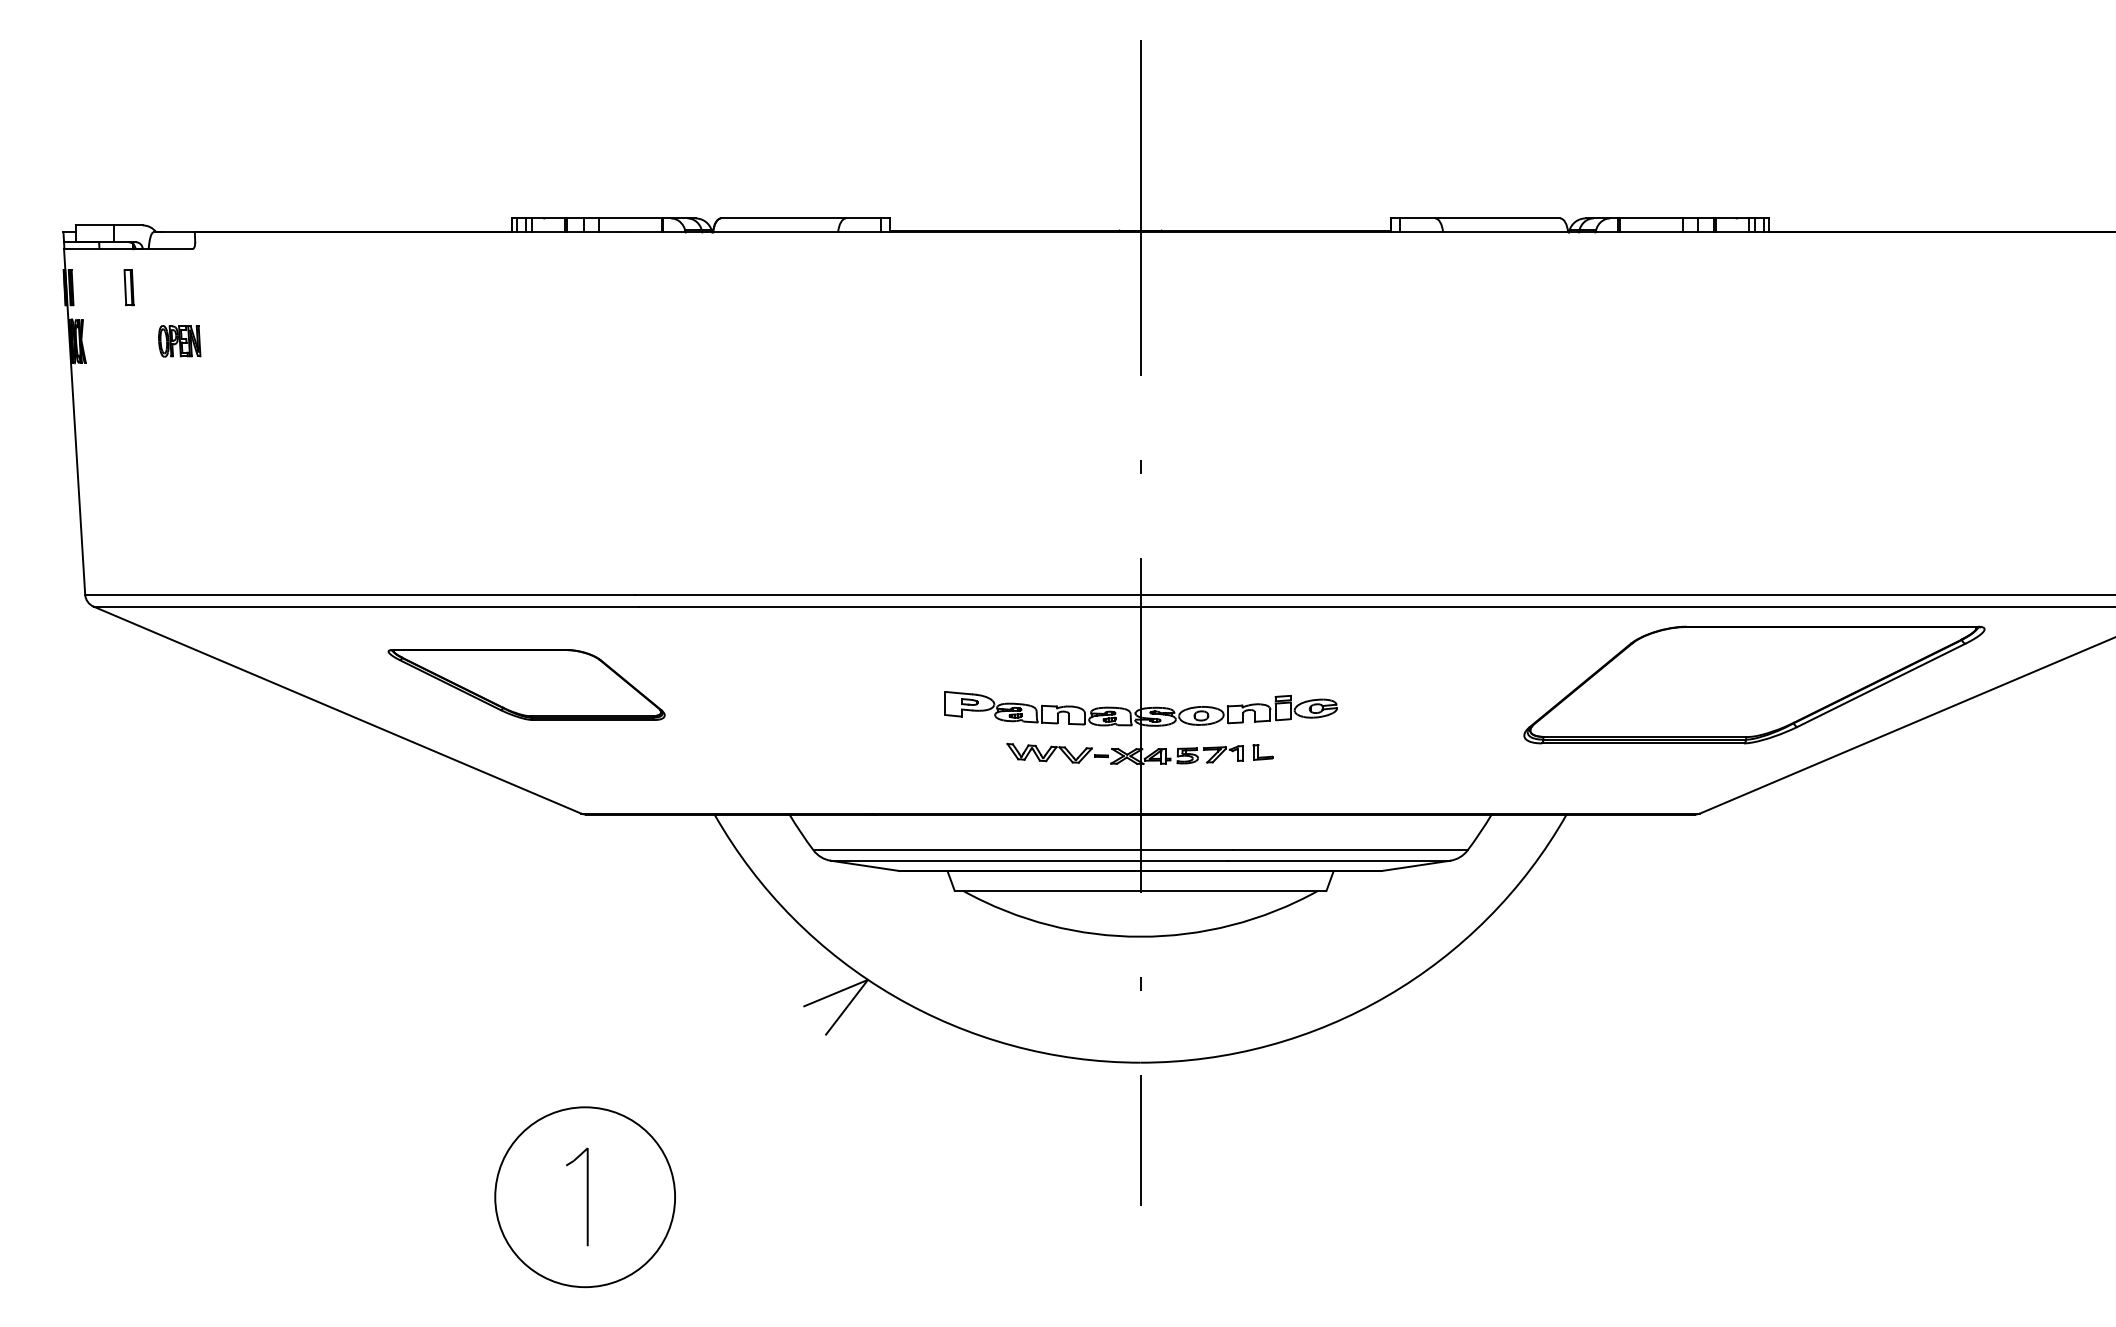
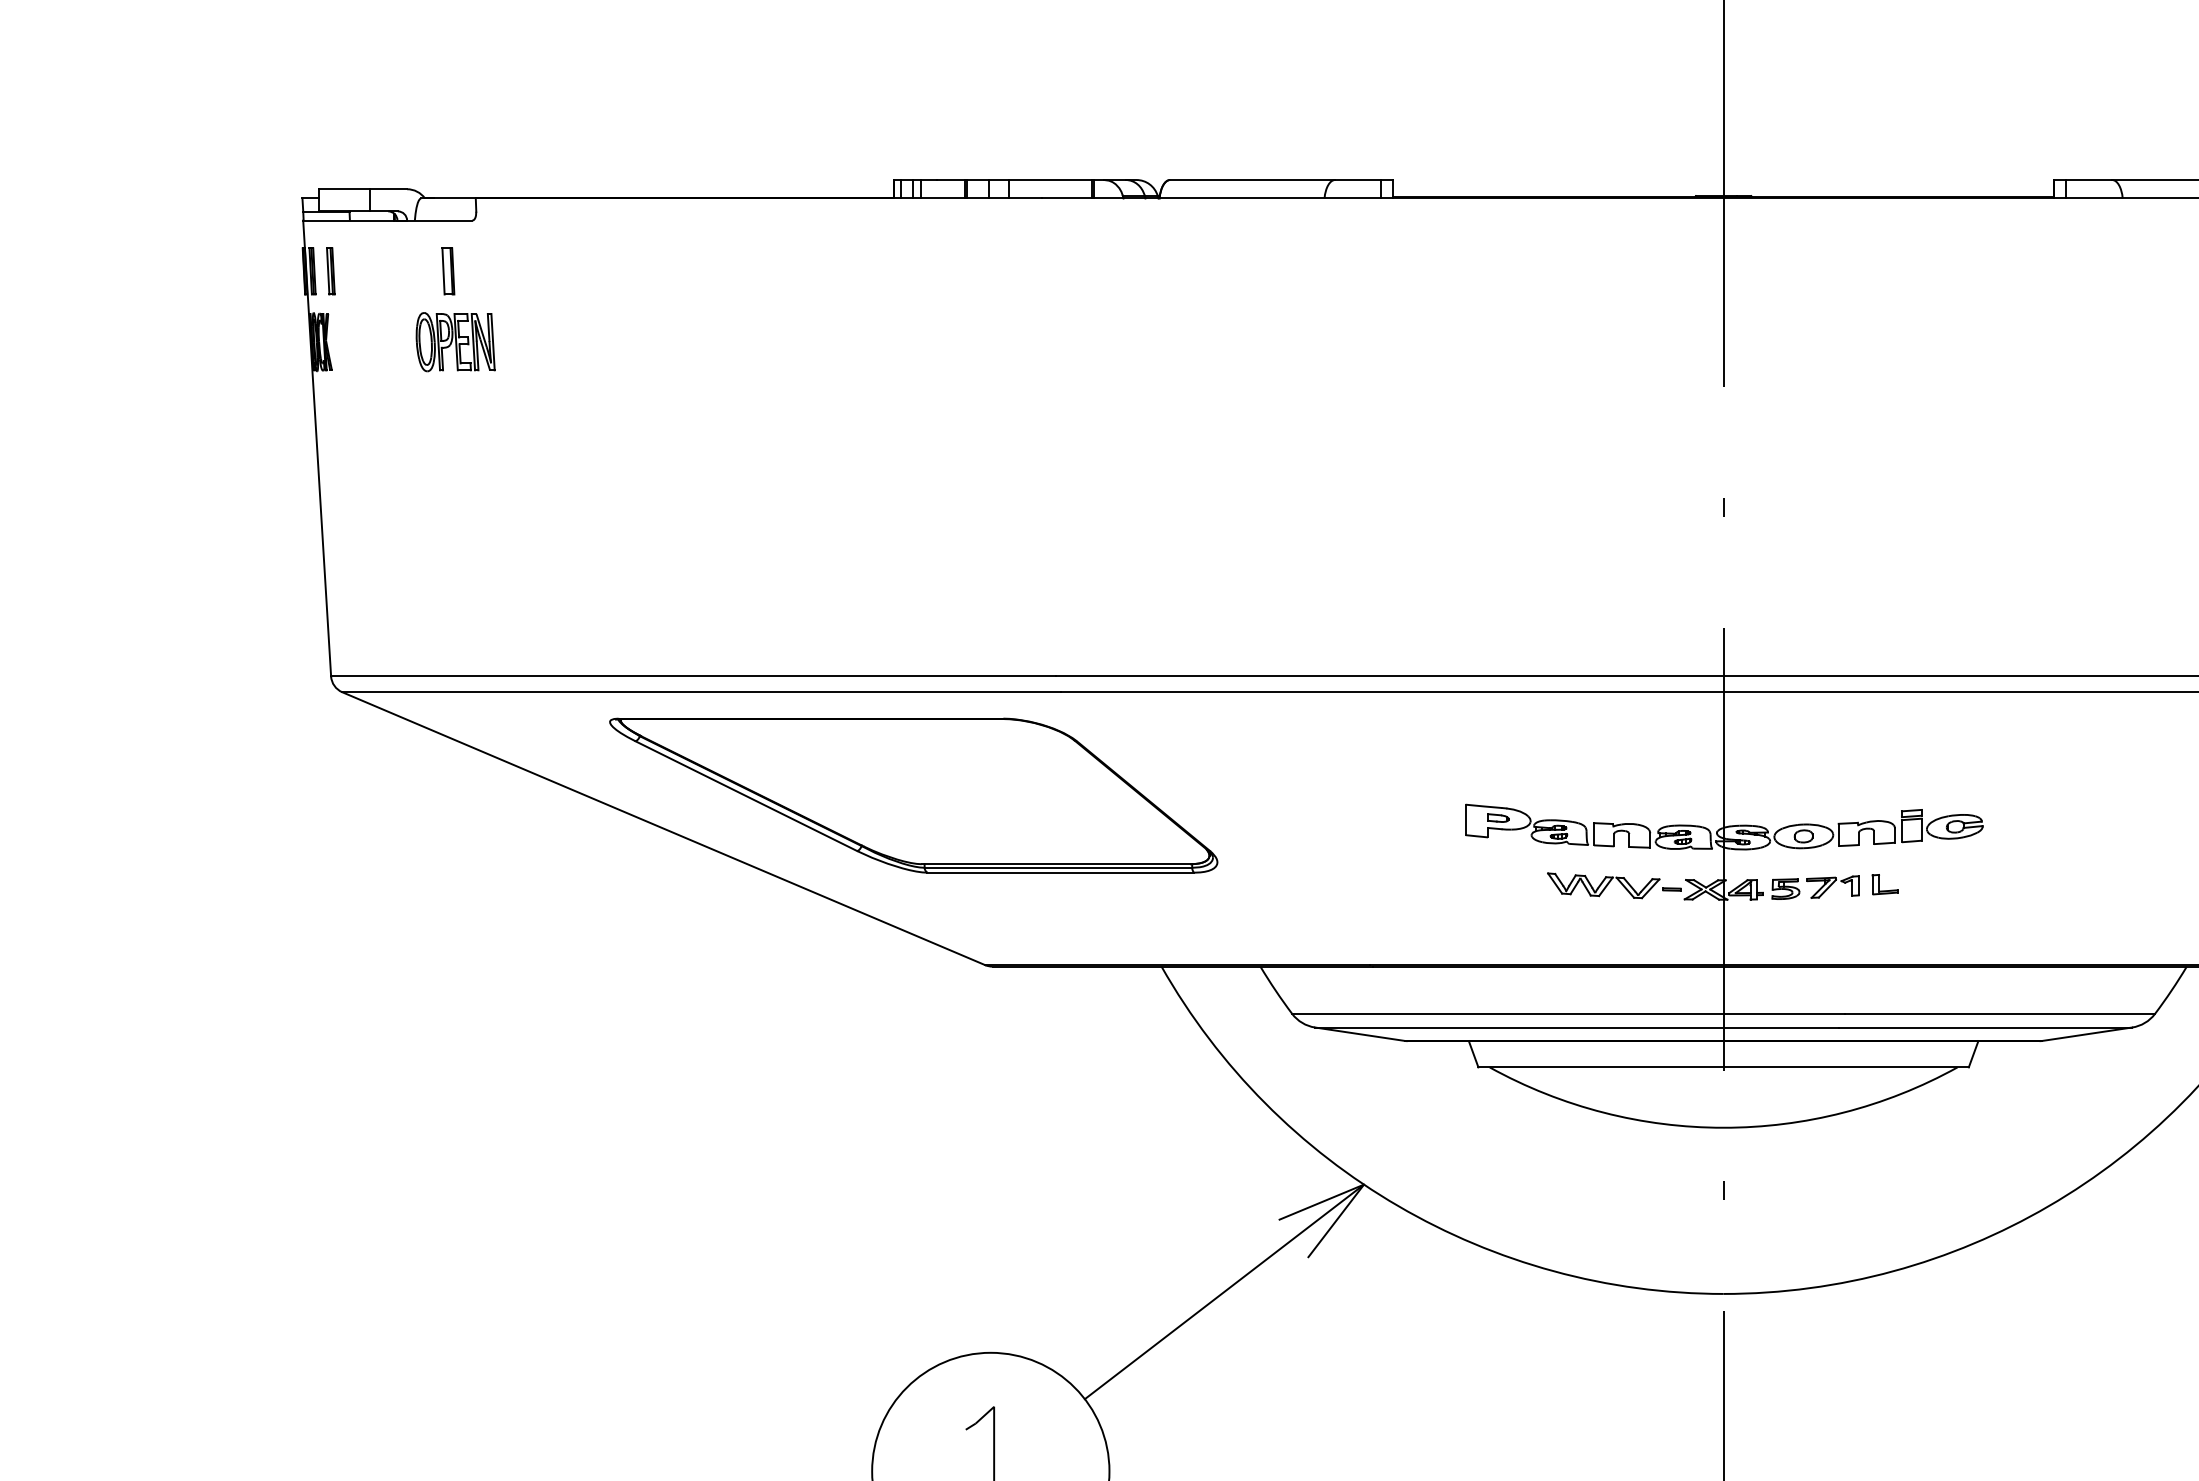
part: (84, 287) -> (330, 271), added
part: (128, 287) -> (447, 271), moved
part: (179, 341) -> (455, 342), size x1.43
part: (526, 684) -> (913, 794), size x1.67
line: (762, 1060) -> (1224, 1291), added

